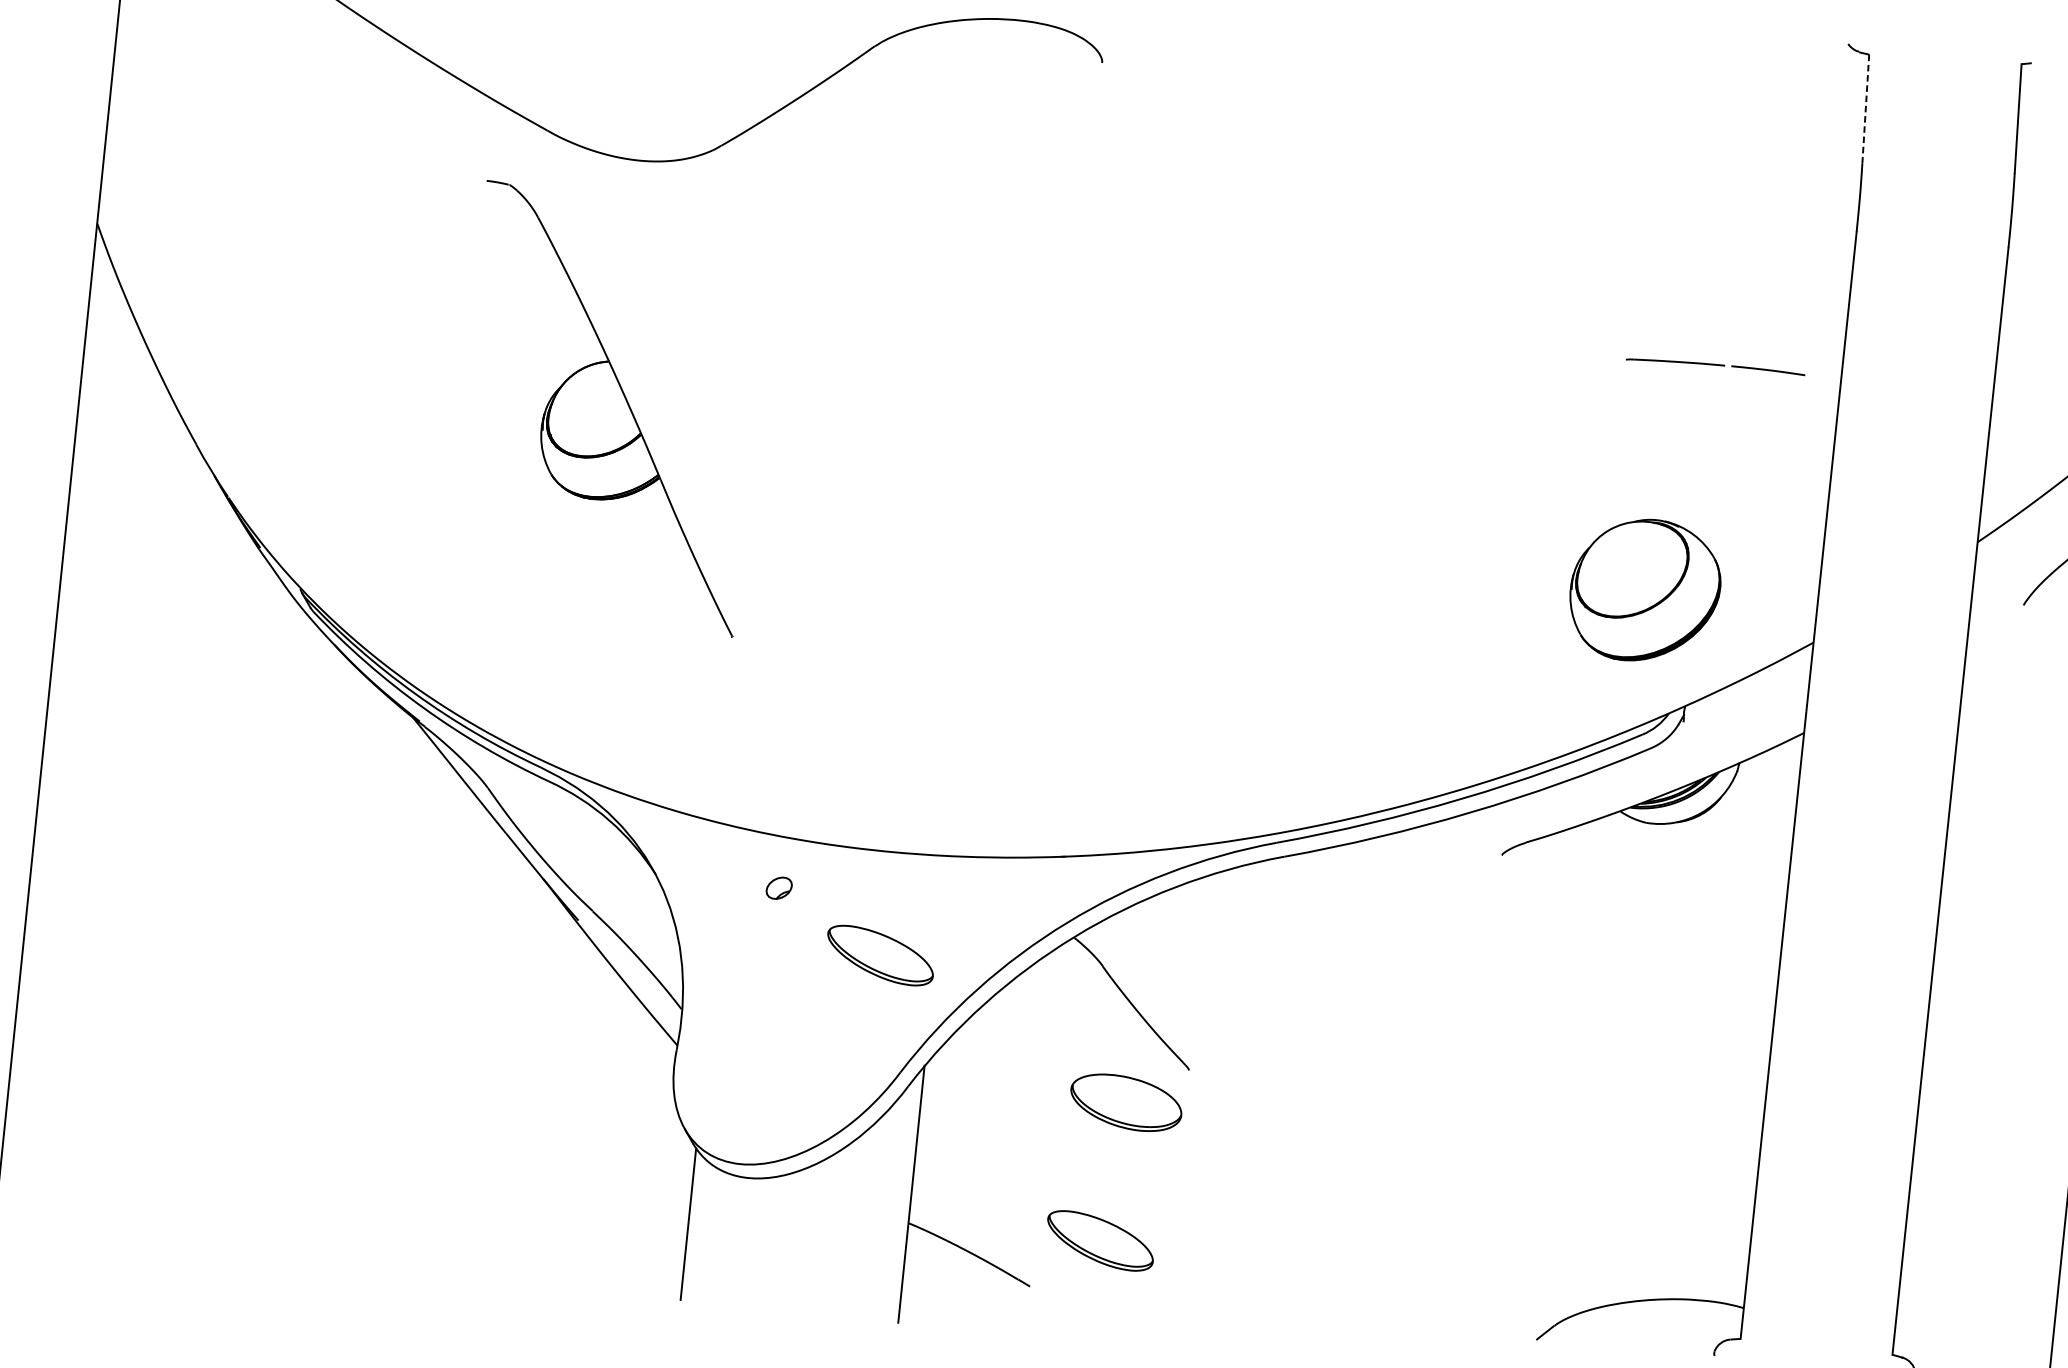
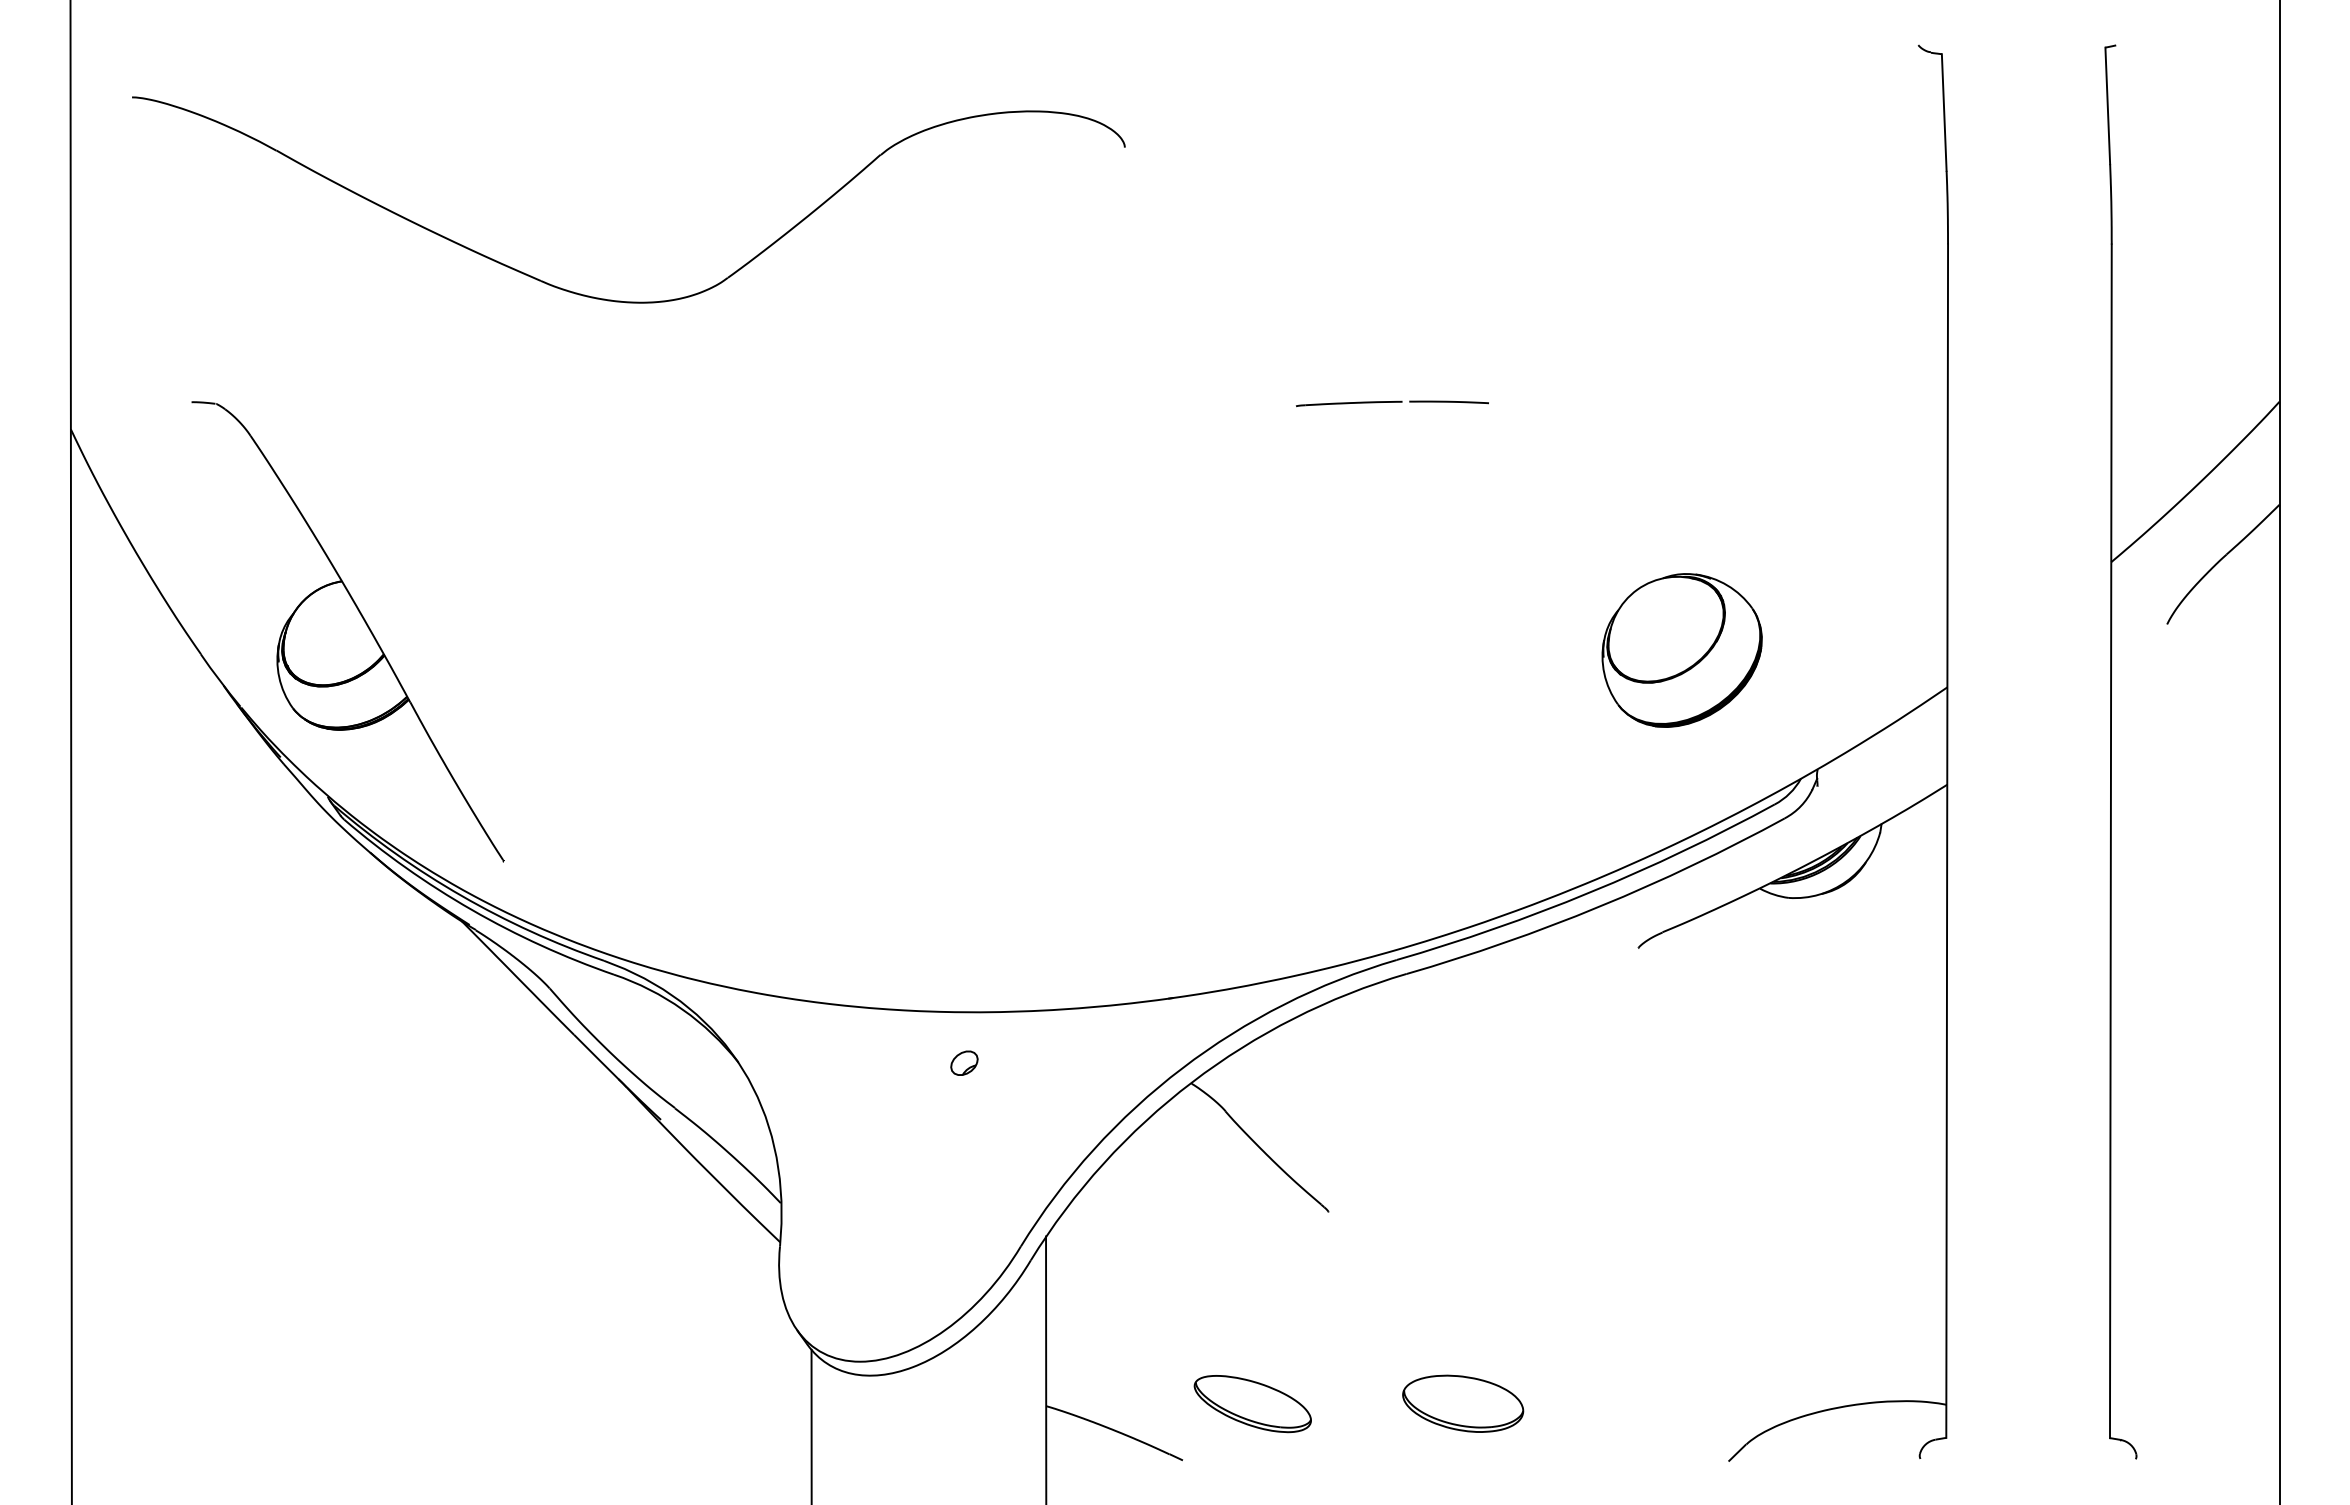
line: (1865, 109) -> (1944, 113), dashed -> solid
part: (1715, 366) -> (1392, 403), moved
part: (609, 408) -> (347, 631), moved
part: (1644, 590) -> (1681, 650), moved
part: (779, 887) -> (964, 1062), moved
part: (880, 956) -> (986, 1124), removed
part: (1126, 1102) -> (1463, 1403), moved

